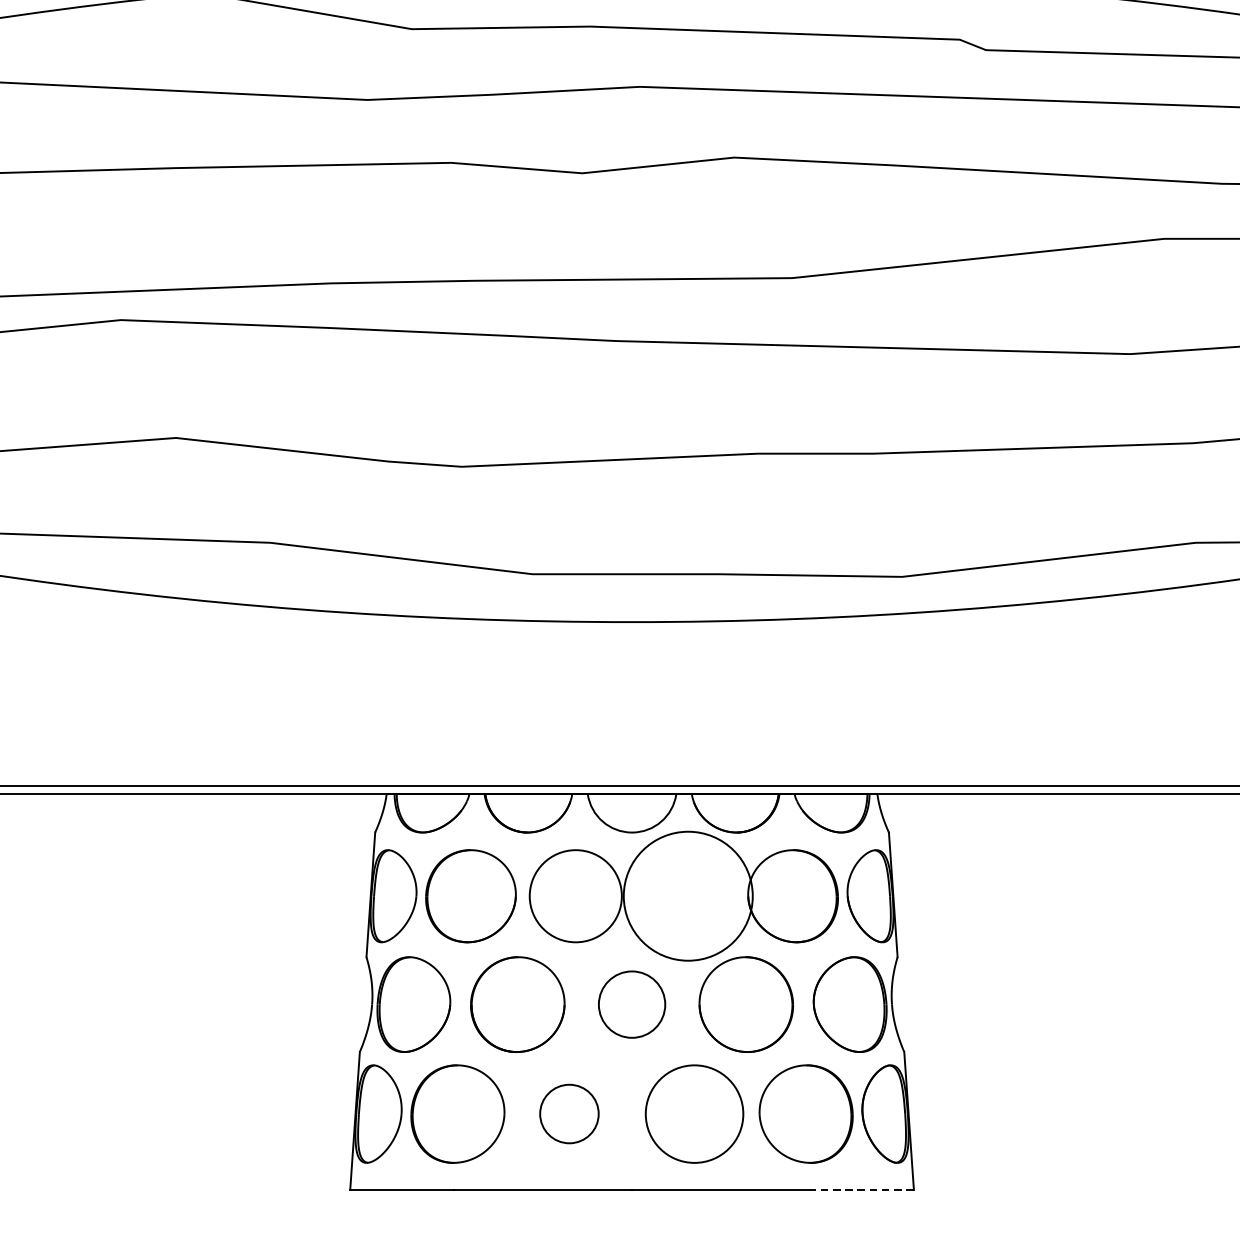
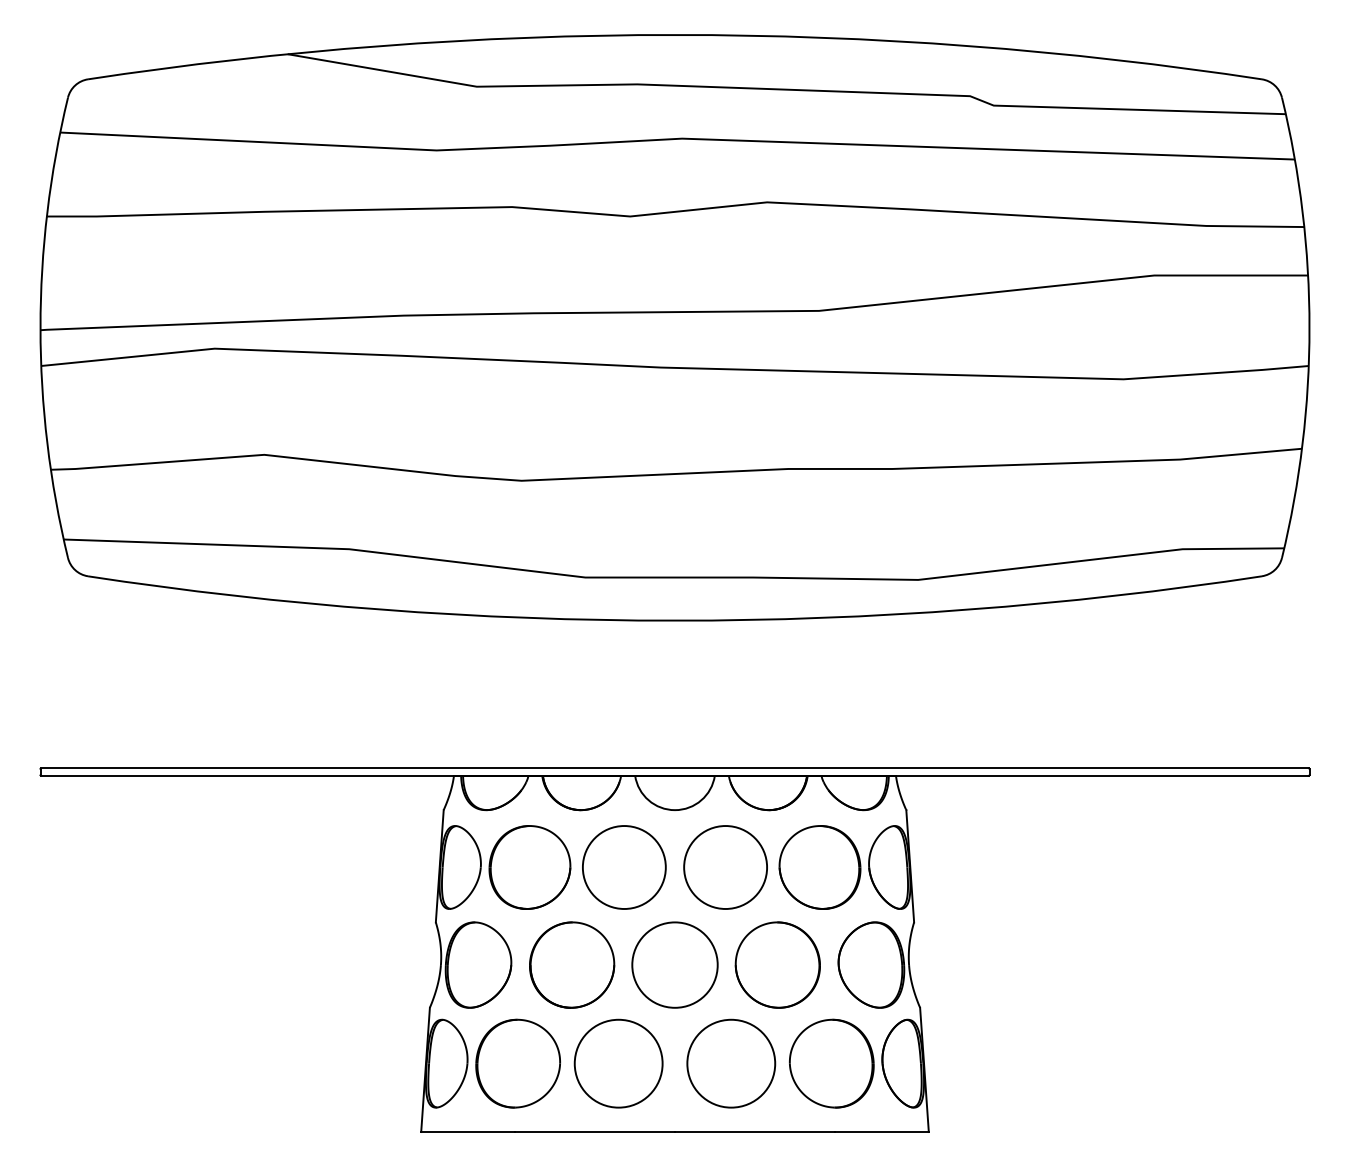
circle: (688, 896) -> (725, 867), size x0.71
circle: (631, 1003) -> (674, 964), size x1.43
circle: (569, 1113) -> (618, 1063), size x1.67
line: (861, 1190) -> (881, 1132), dashed -> solid

